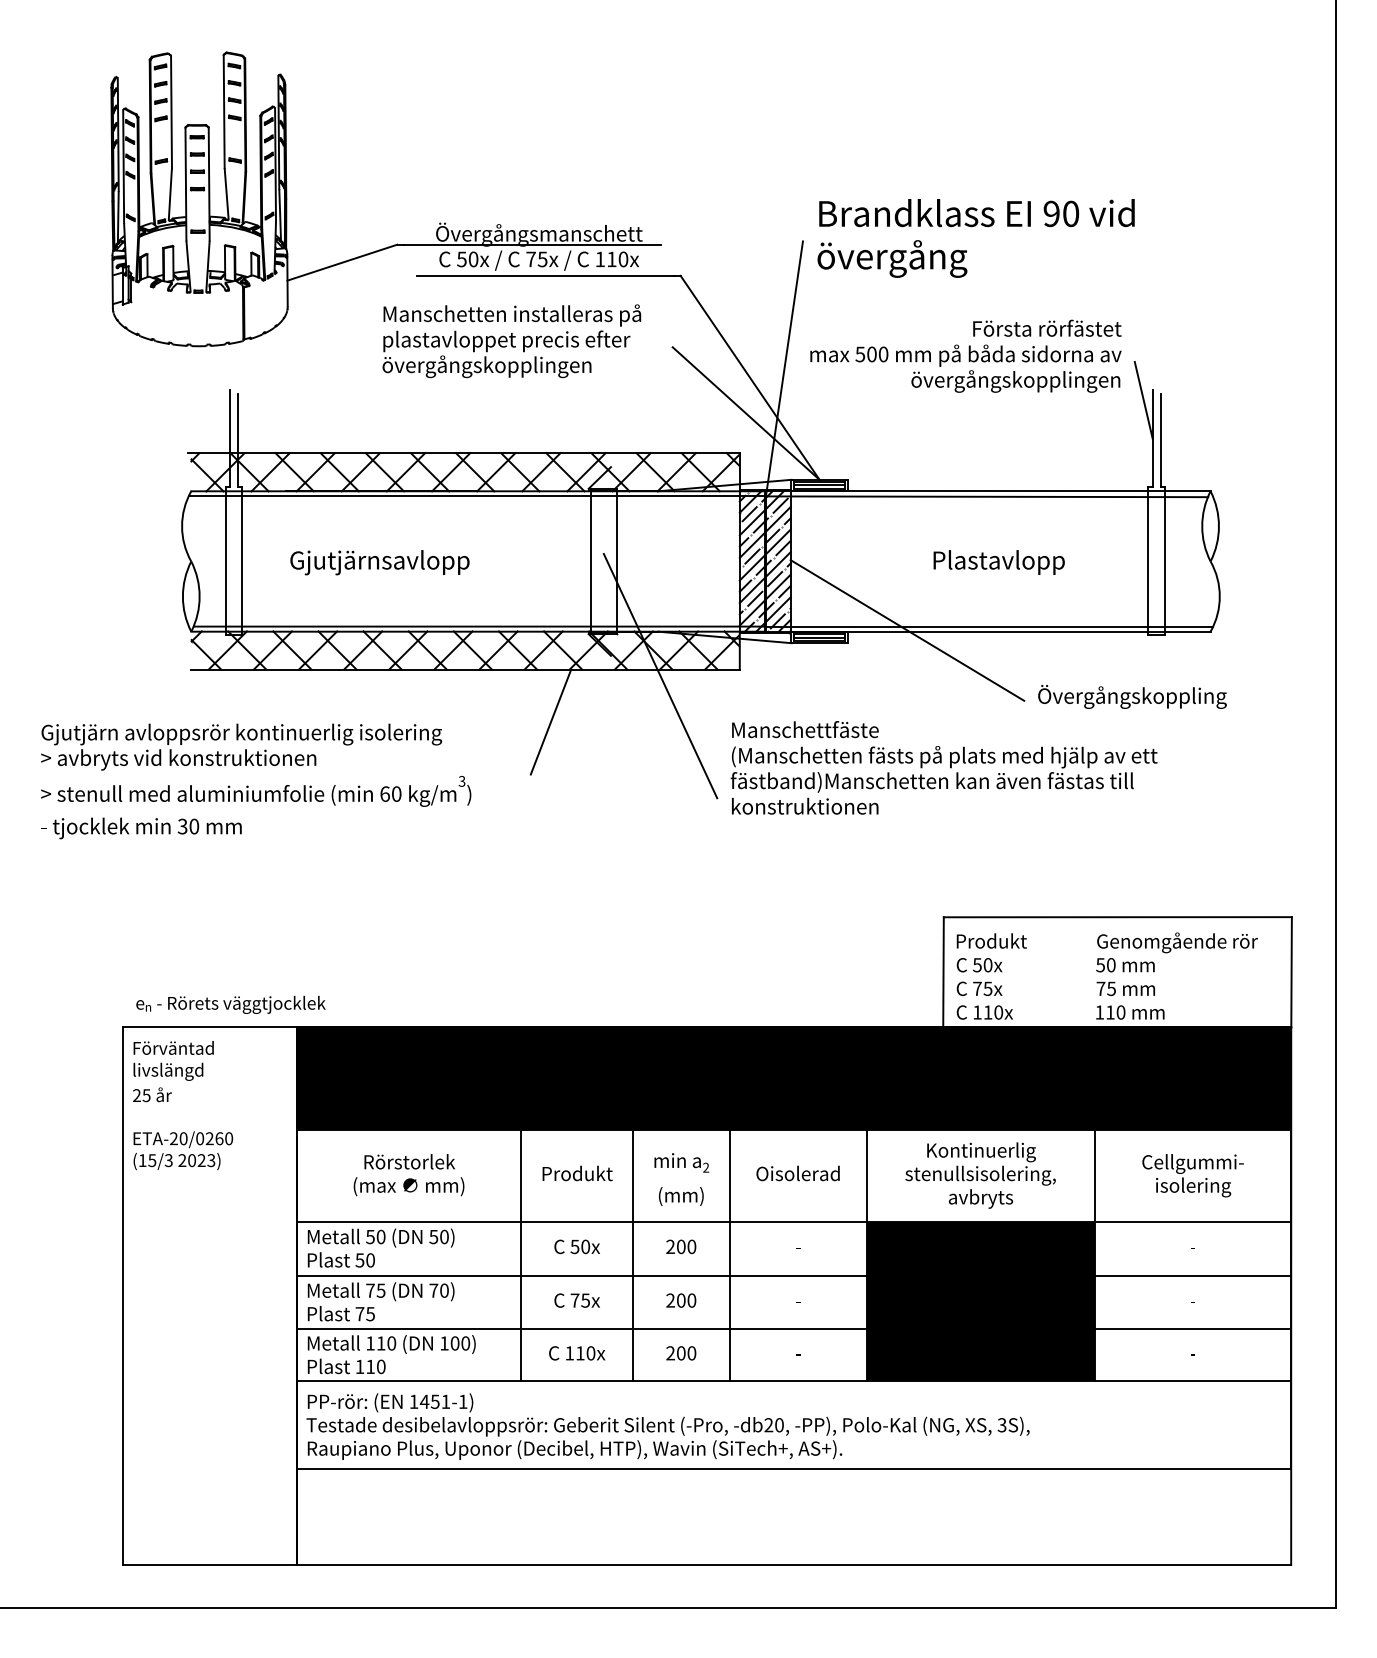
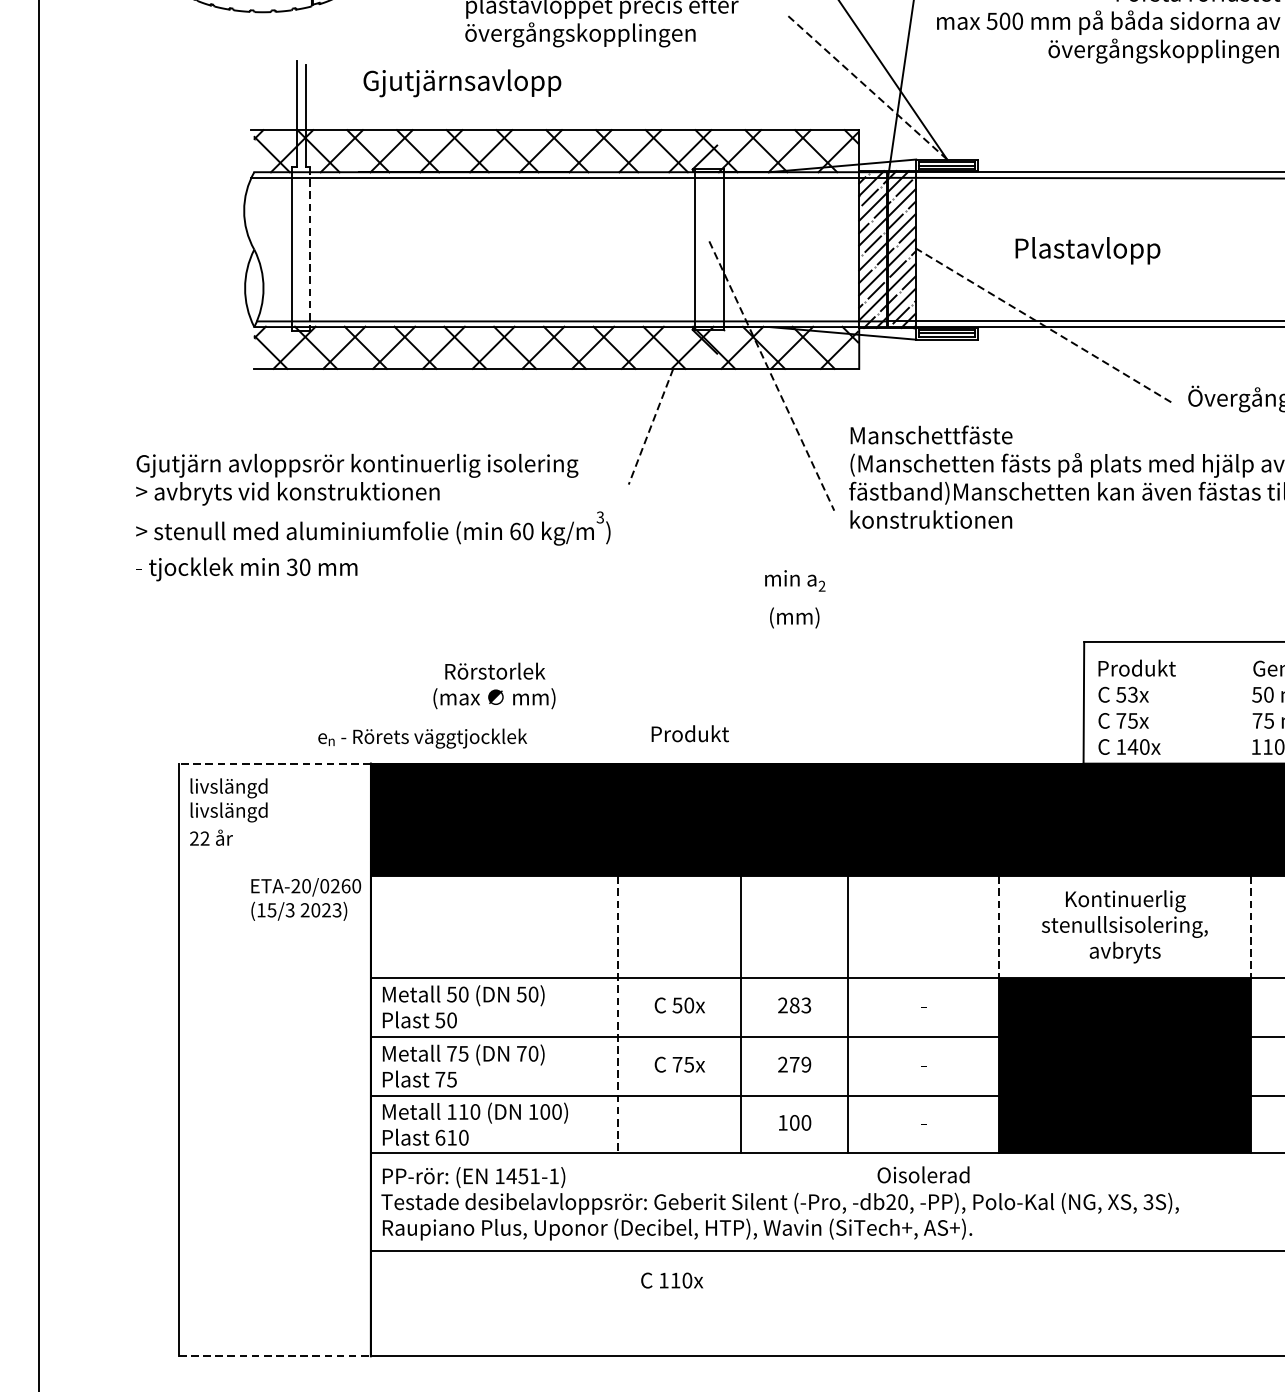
line: (746, 413) -> (866, 86), solid -> dashed
line: (241, 561) -> (309, 249), solid -> dashed
text: (379, 562) -> (461, 83), moved
text: (998, 562) -> (1087, 250), moved
line: (907, 630) -> (1044, 325), solid -> dashed
line: (660, 676) -> (771, 376), solid -> dashed
line: (550, 722) -> (650, 427), solid -> dashed
text: (256, 781) -> (373, 517), moved
text: (987, 965) -> (1132, 695), 50x -> 53x
text: (230, 1004) -> (422, 738), moved
text: (987, 1012) -> (1132, 746), 110x -> 140x
line: (209, 1027) -> (274, 763), solid -> dashed
text: (173, 1050) -> (234, 788), Förväntad -> livslängd
text: (146, 1095) -> (204, 838), 25 -> 22
text: (183, 1150) -> (306, 899), moved
text: (577, 1173) -> (690, 733), moved
text: (797, 1173) -> (922, 1174), moved
text: (408, 1175) -> (493, 686), moved
line: (866, 1176) -> (998, 927), solid -> dashed
line: (1094, 1176) -> (1250, 927), solid -> dashed
text: (681, 1179) -> (794, 599), moved
text: (686, 1246) -> (800, 1005), 200 -> 283
line: (521, 1255) -> (618, 1014), solid -> dashed
text: (686, 1300) -> (800, 1064), 200 -> 279
text: (577, 1353) -> (672, 1280), moved
text: (670, 1353) -> (782, 1123), 200 -> 100
text: (359, 1366) -> (439, 1137), 110 -> 610
line: (210, 1565) -> (275, 1356), solid -> dashed

